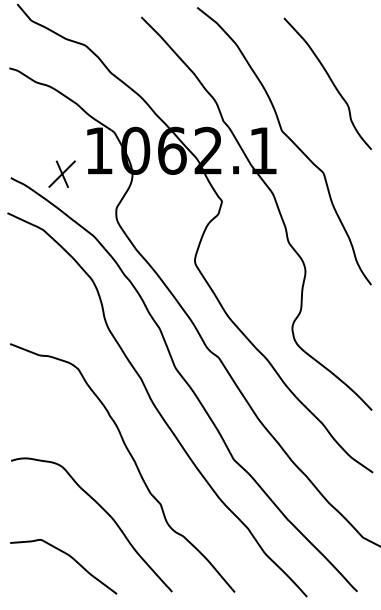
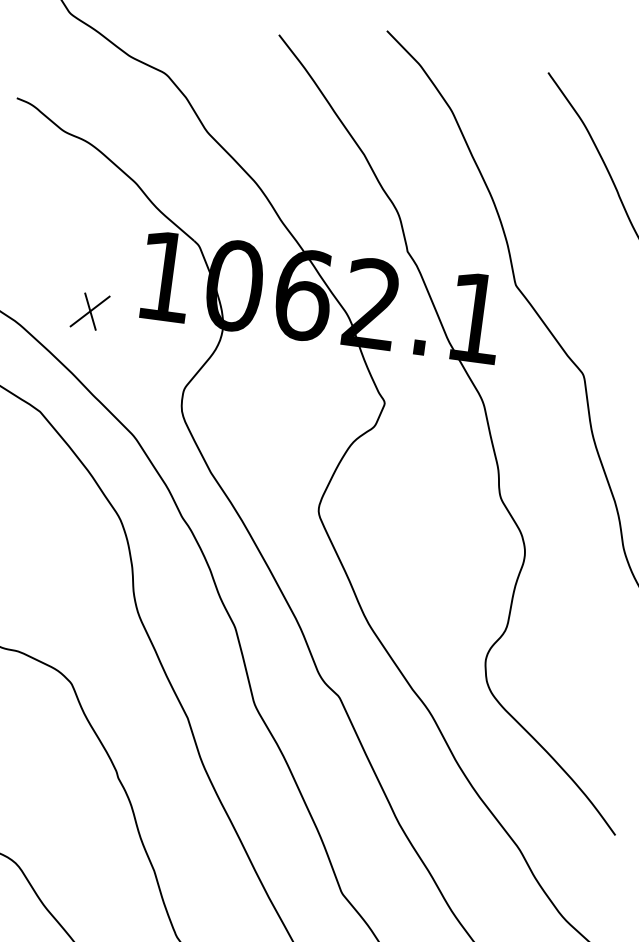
part: (62, 174) -> (90, 312), size x0.71

